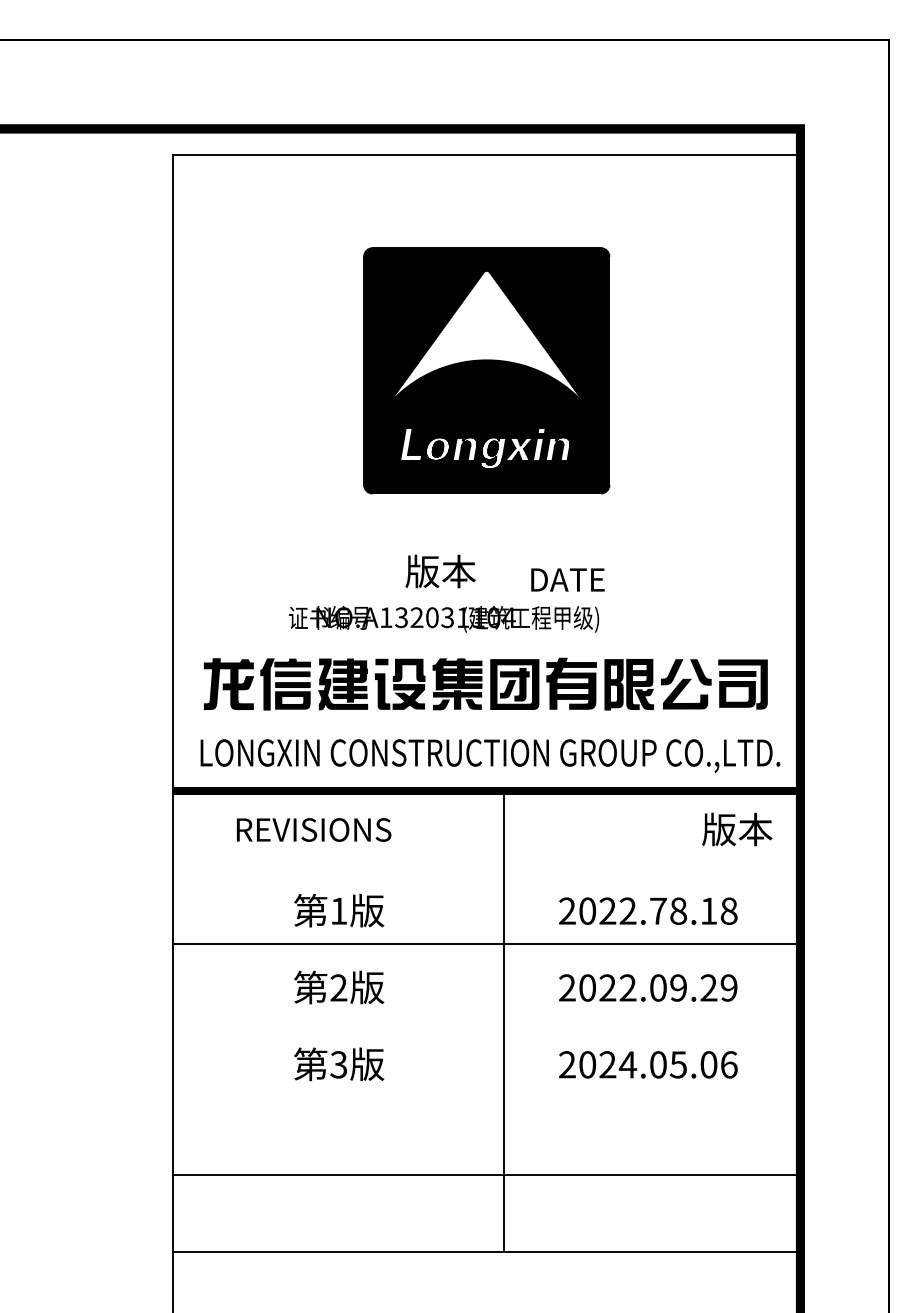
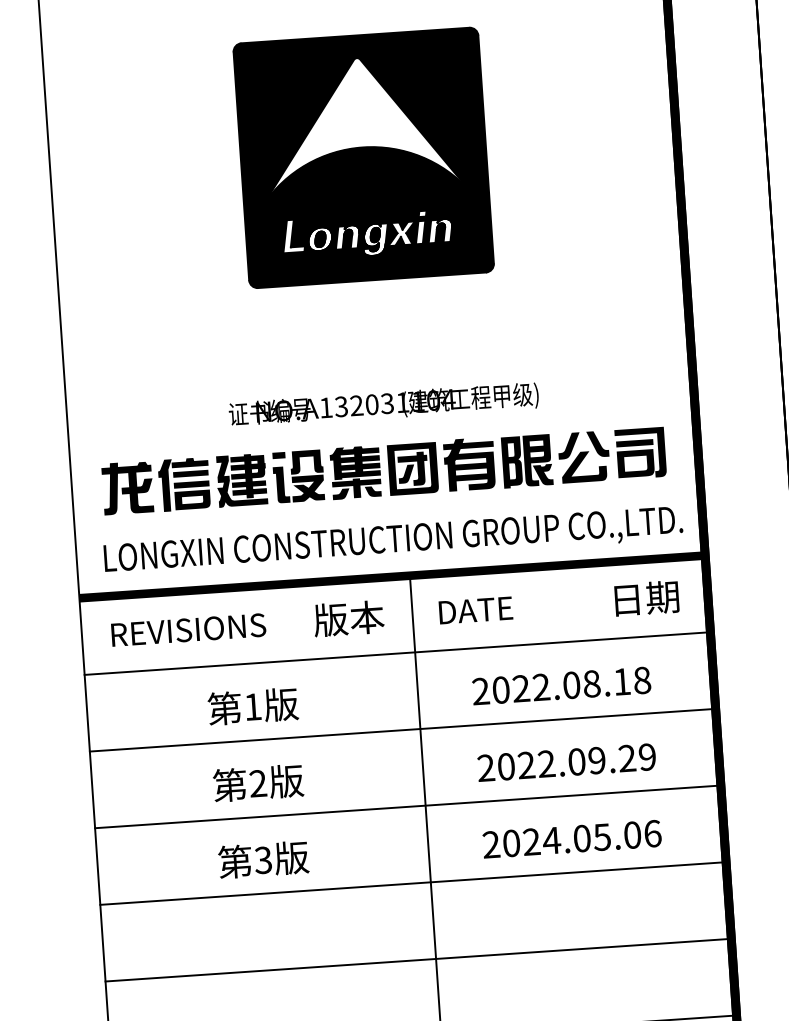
text: (440, 571) -> (348, 618), moved
text: (567, 579) -> (475, 610), moved
text: (444, 618) -> (384, 404), moved
text: (313, 829) -> (188, 629), moved
text: (737, 829) -> (645, 598), 版本 -> 日期
line: (486, 867) -> (397, 653), added
text: (658, 910) -> (571, 684), 2022.78.18 -> 2022.08.18
line: (486, 1021) -> (407, 807), added
line: (486, 1098) -> (412, 883), added

